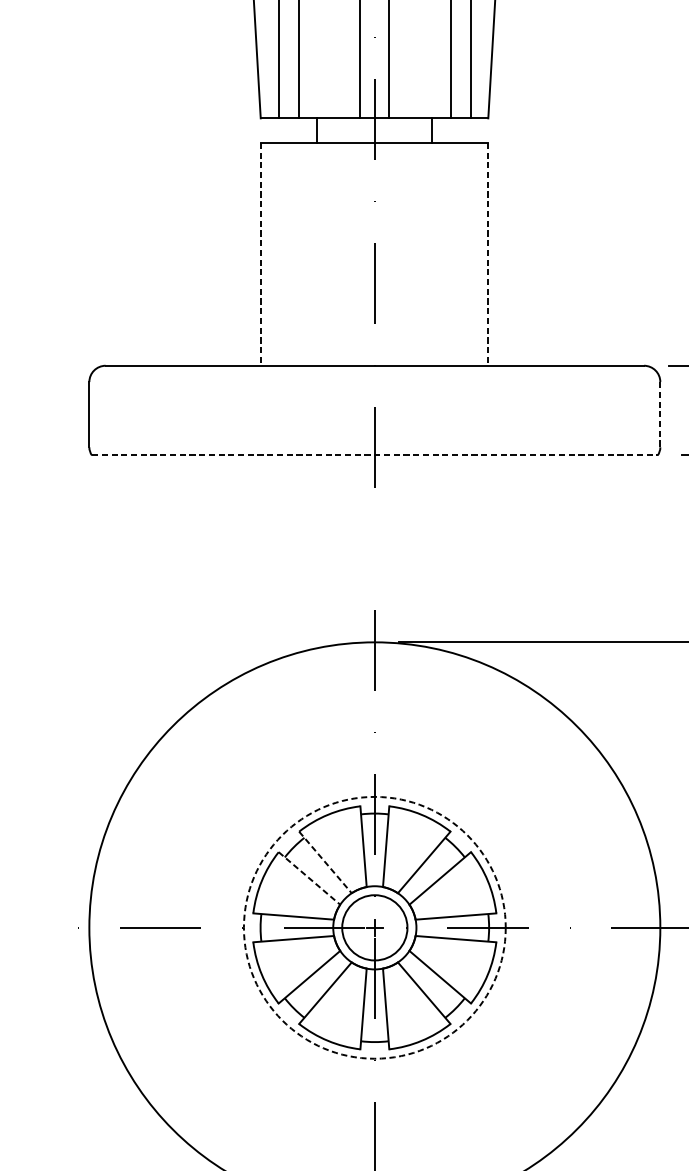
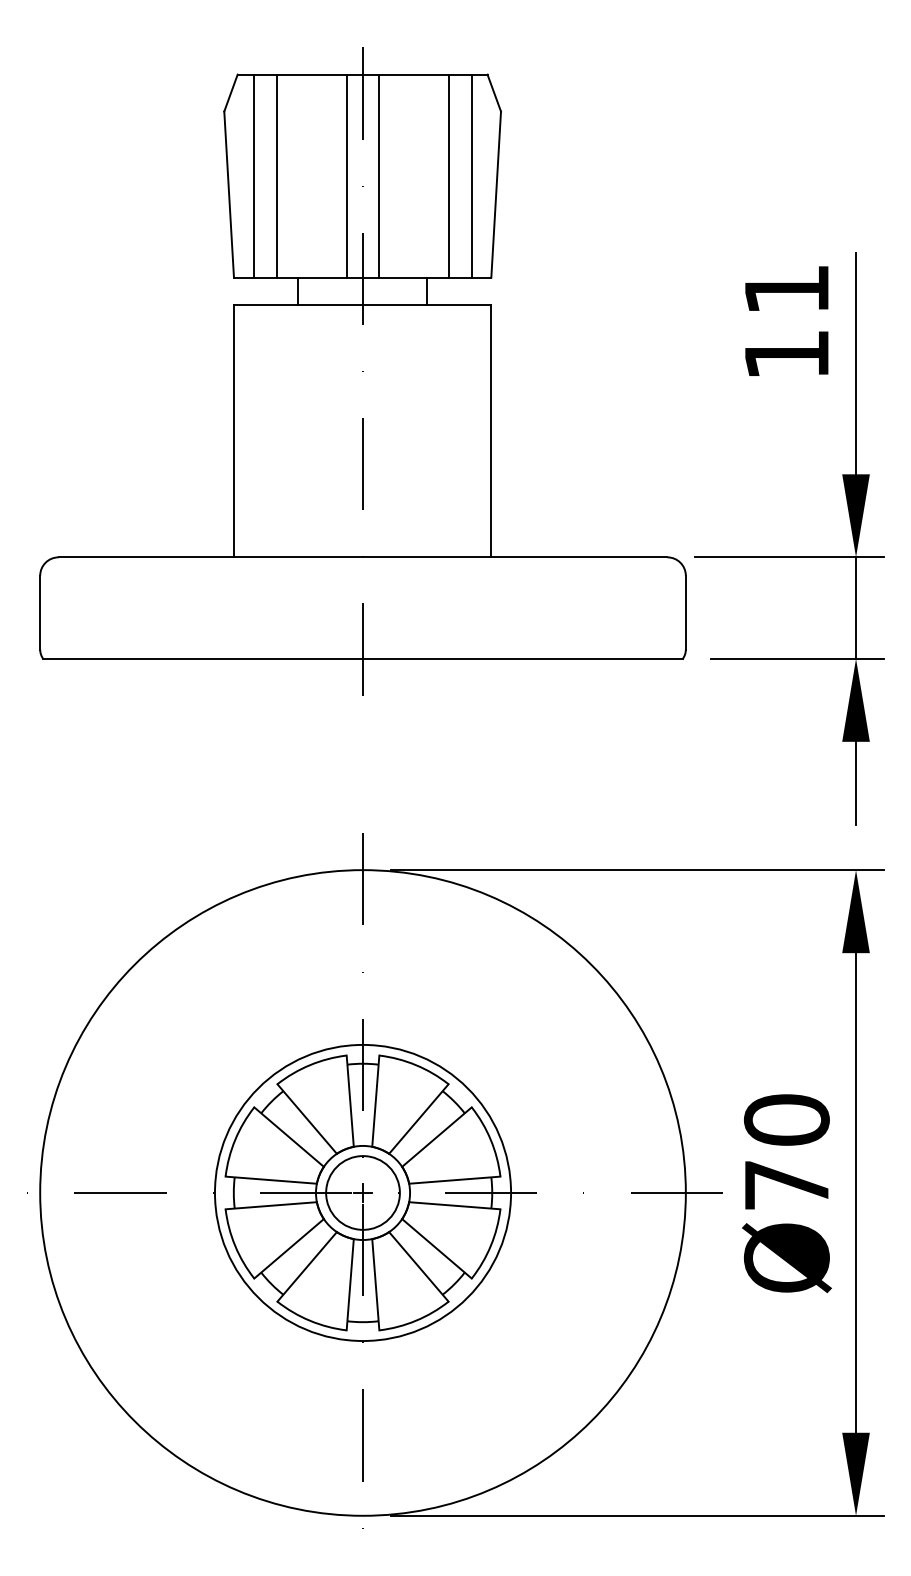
line: (260, 254) -> (233, 431), dashed -> solid
line: (488, 254) -> (491, 431), dashed -> solid
line: (660, 414) -> (685, 612), dashed -> solid
line: (375, 455) -> (363, 658), dashed -> solid
line: (325, 862) -> (307, 1119), dashed -> solid
line: (309, 878) -> (289, 1137), dashed -> solid
circle: (374, 927) -> (362, 1192), dashed -> solid

